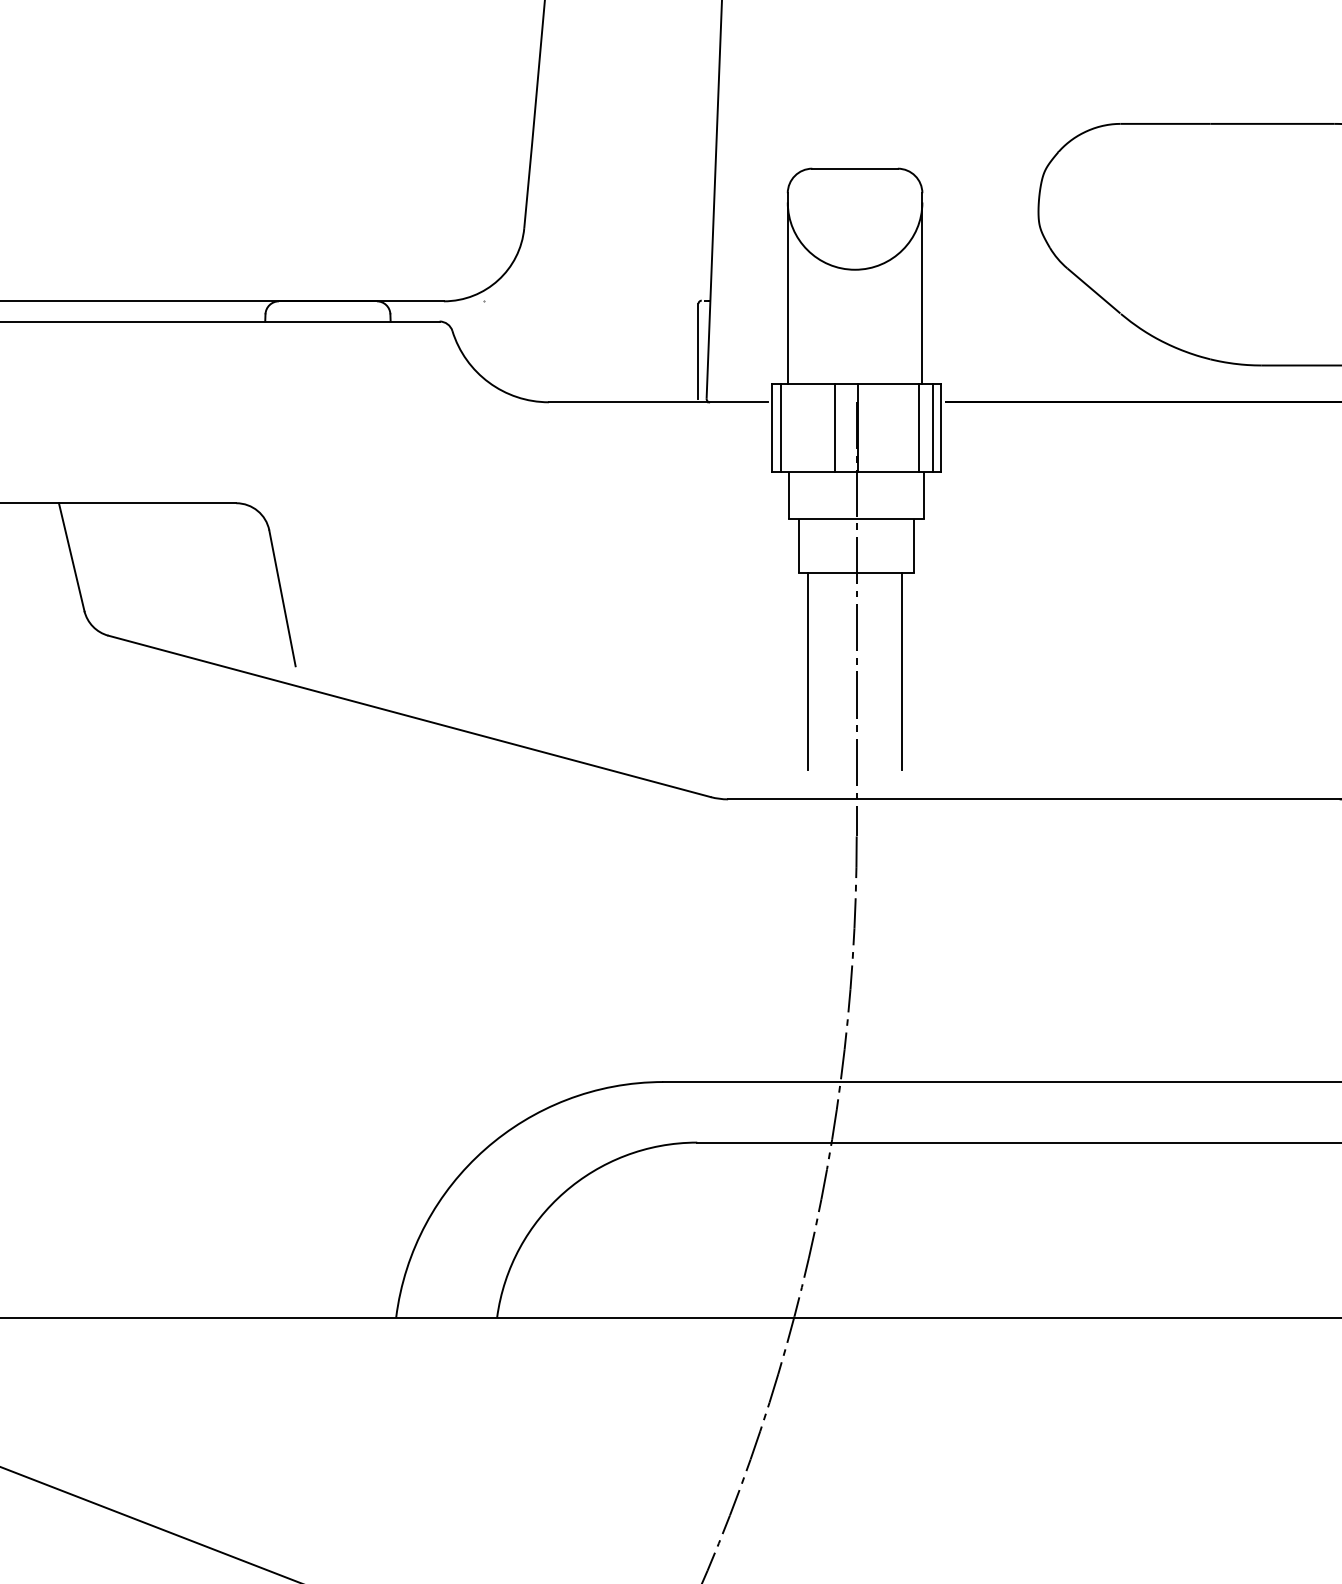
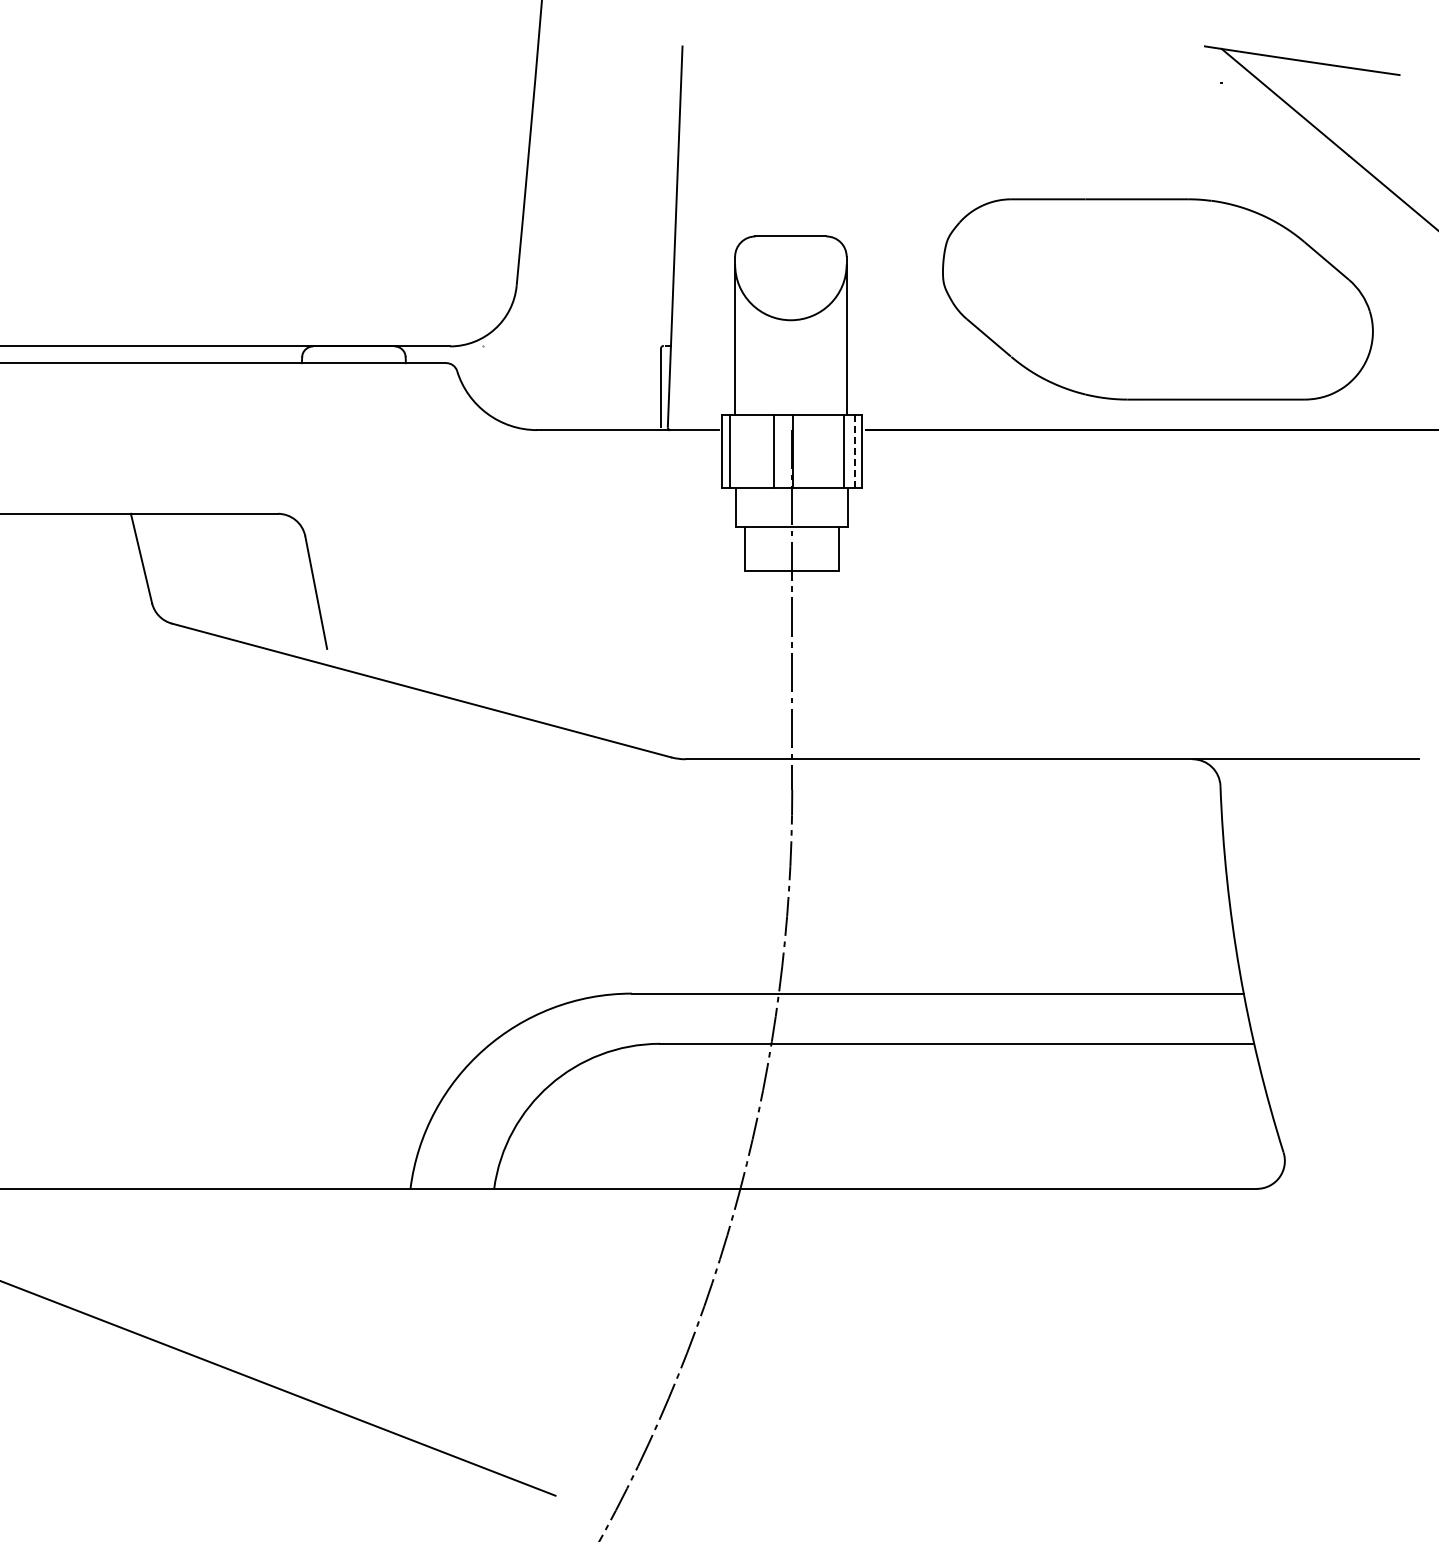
line: (932, 426) -> (855, 450), solid -> dashed
line: (807, 670) -> (751, 652), removed
line: (901, 670) -> (829, 652), removed

